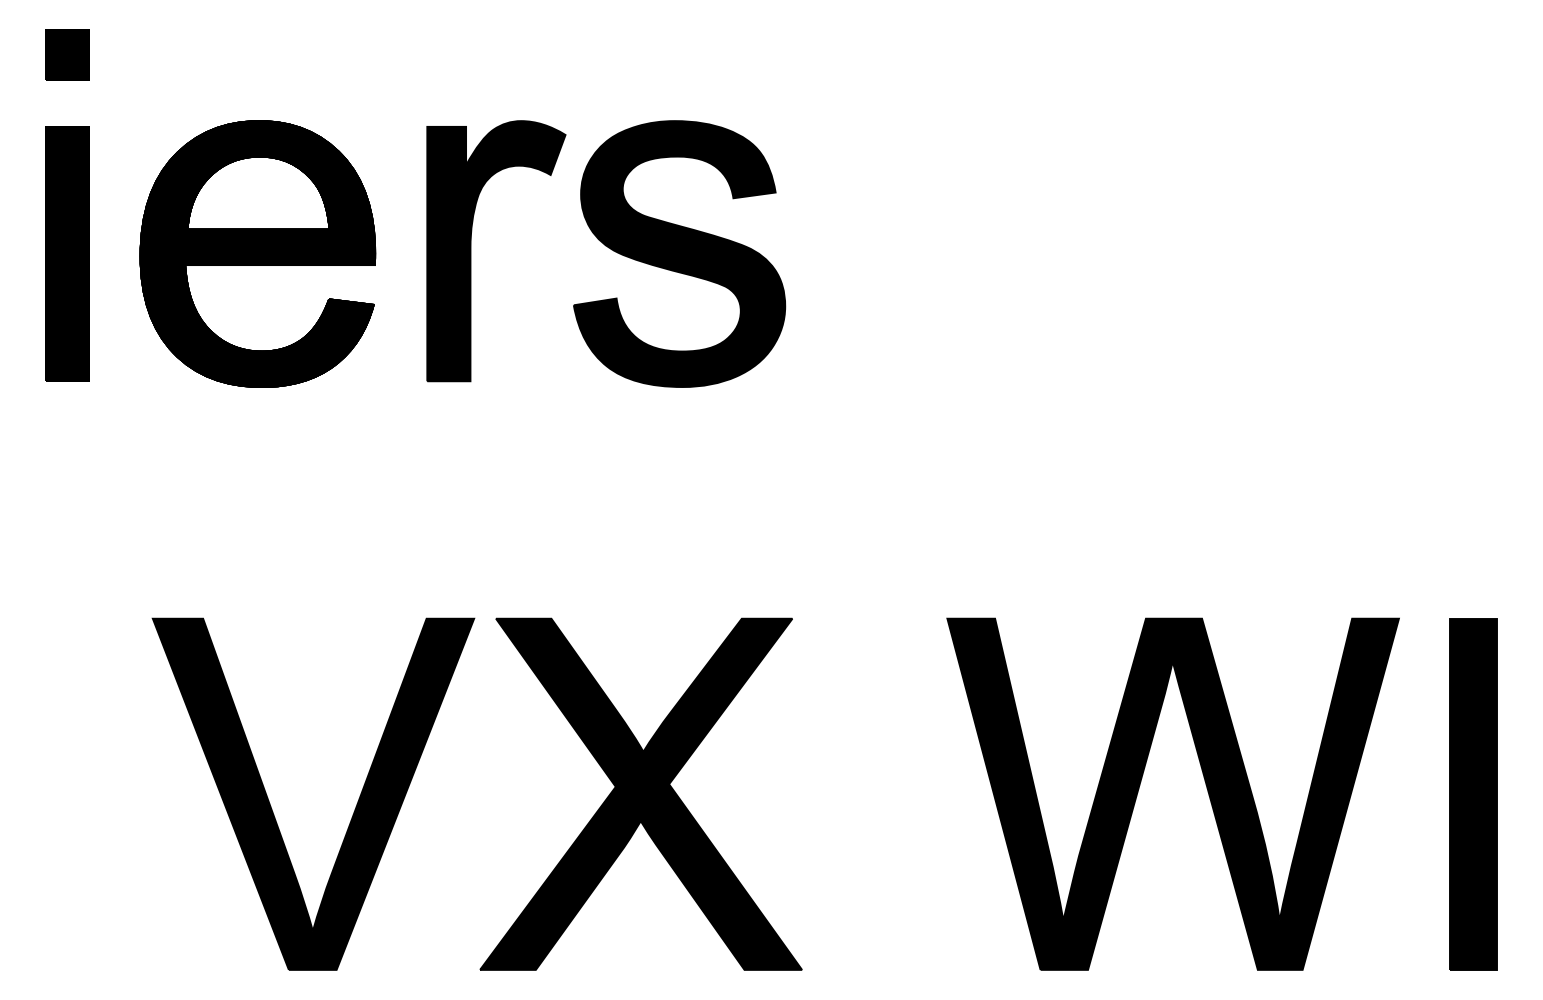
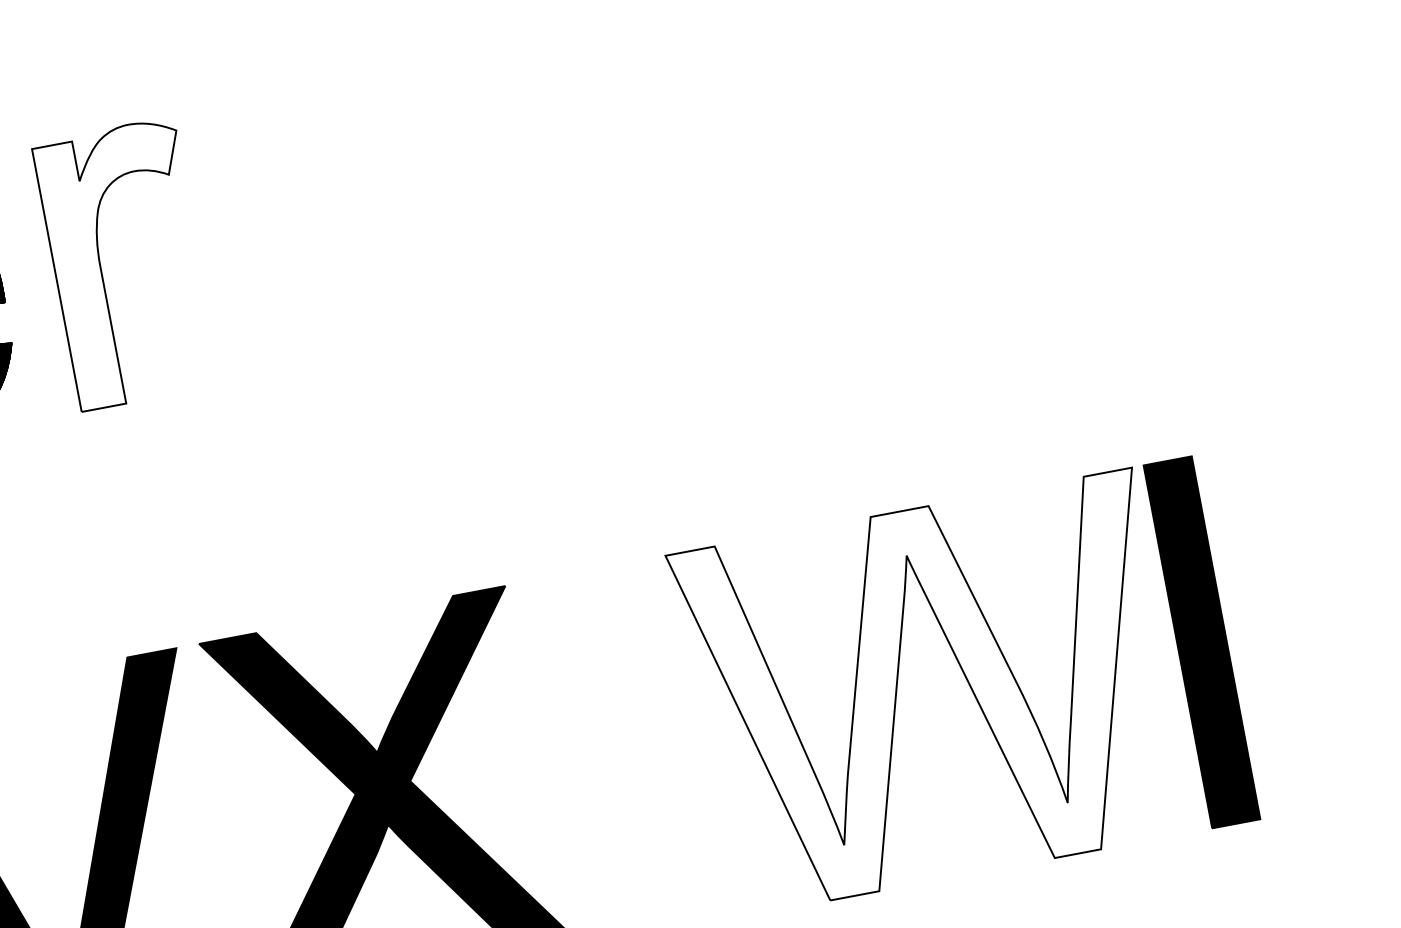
fill: (496, 251) -> (127, 264), removed
part: (679, 253) -> (317, 230), removed
fill: (1172, 793) -> (932, 692), removed
part: (1473, 794) -> (1202, 642), moved

